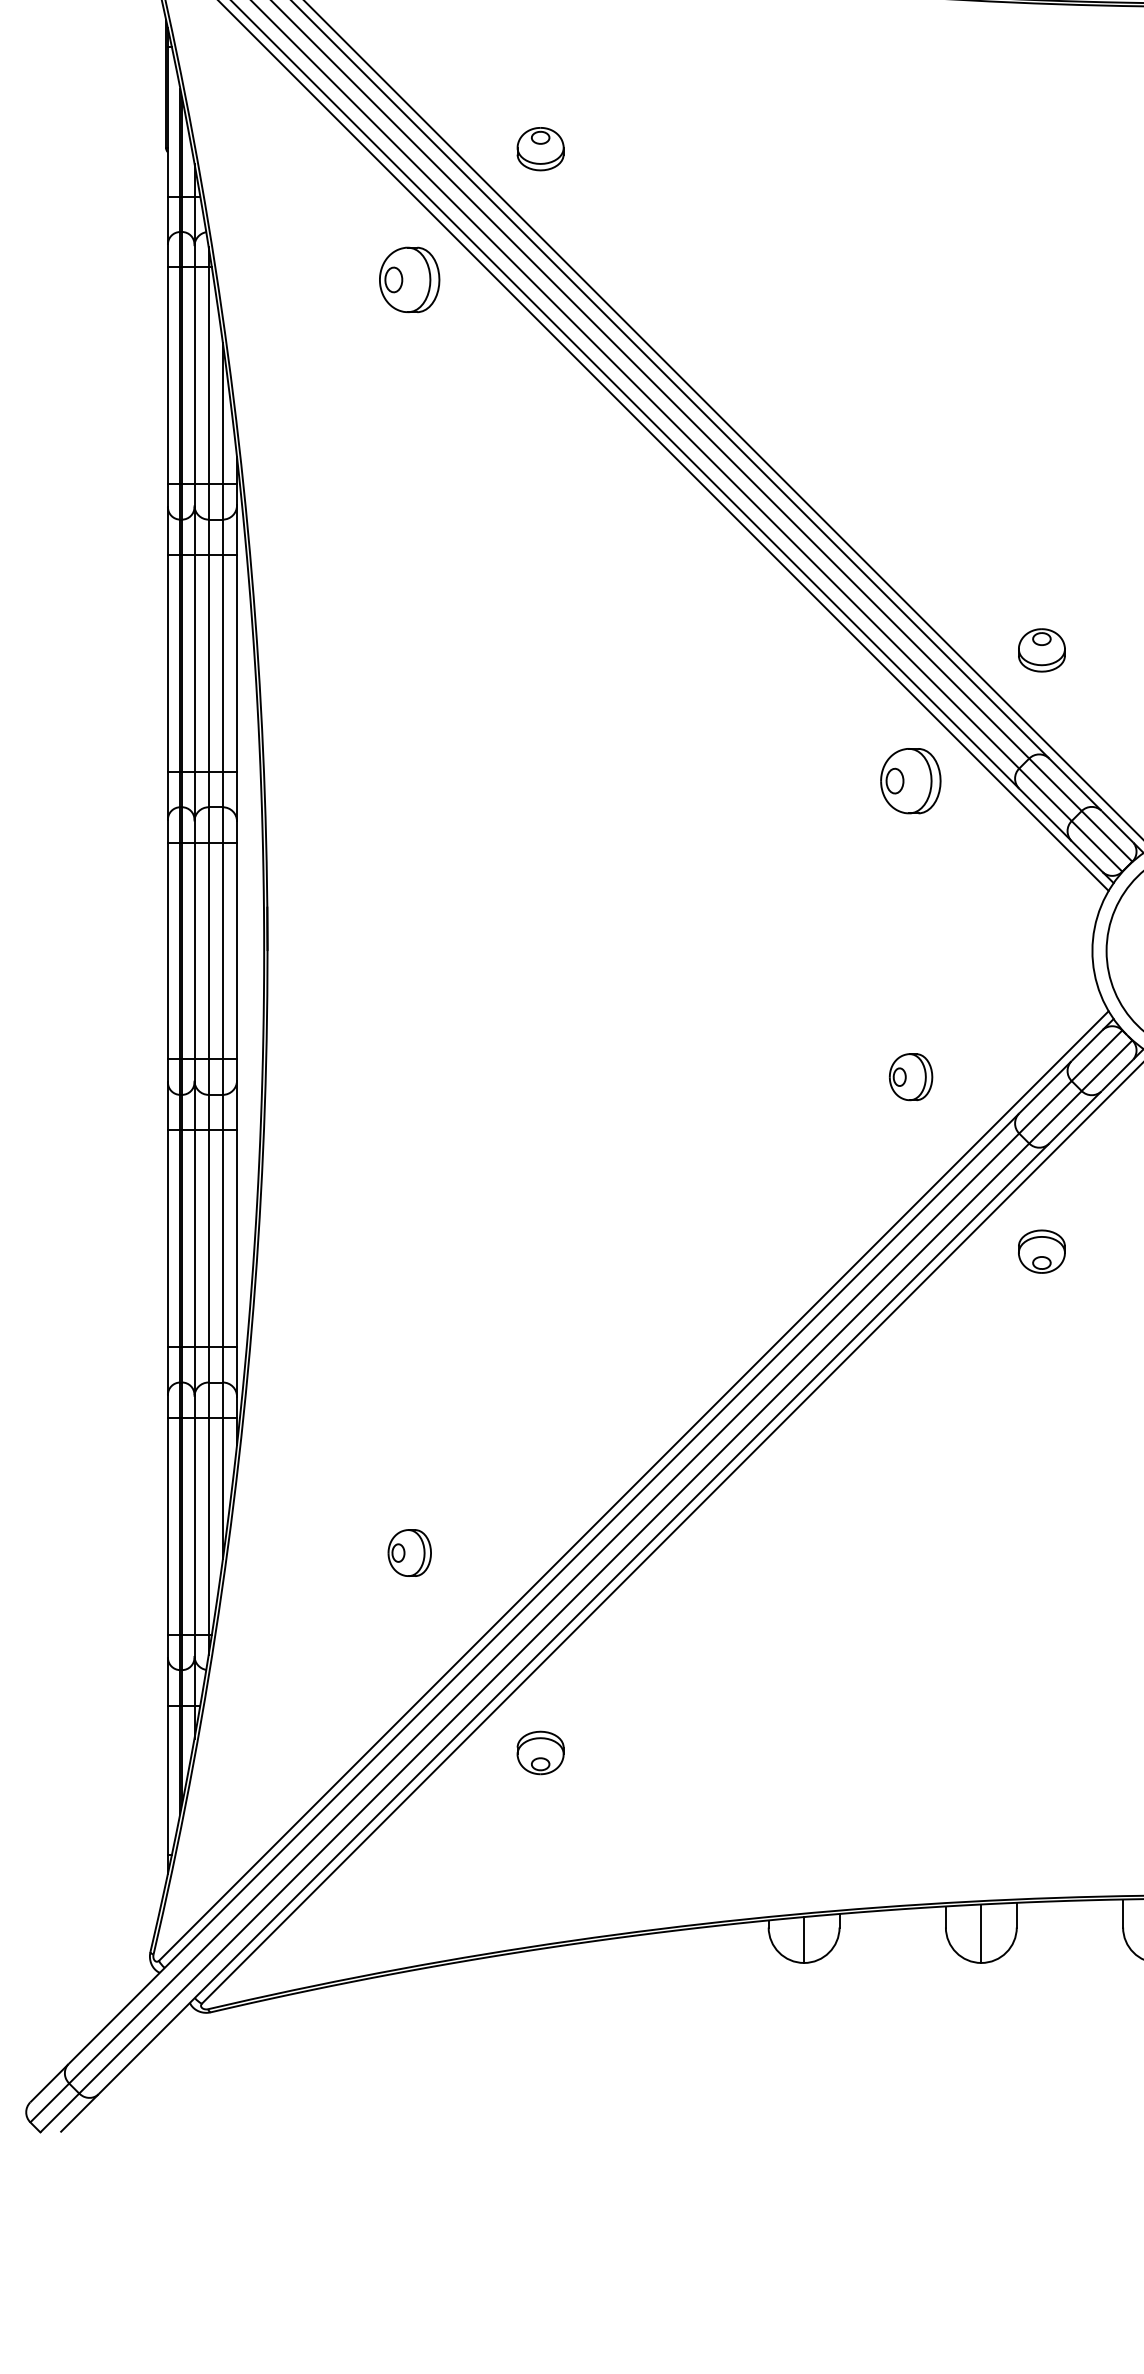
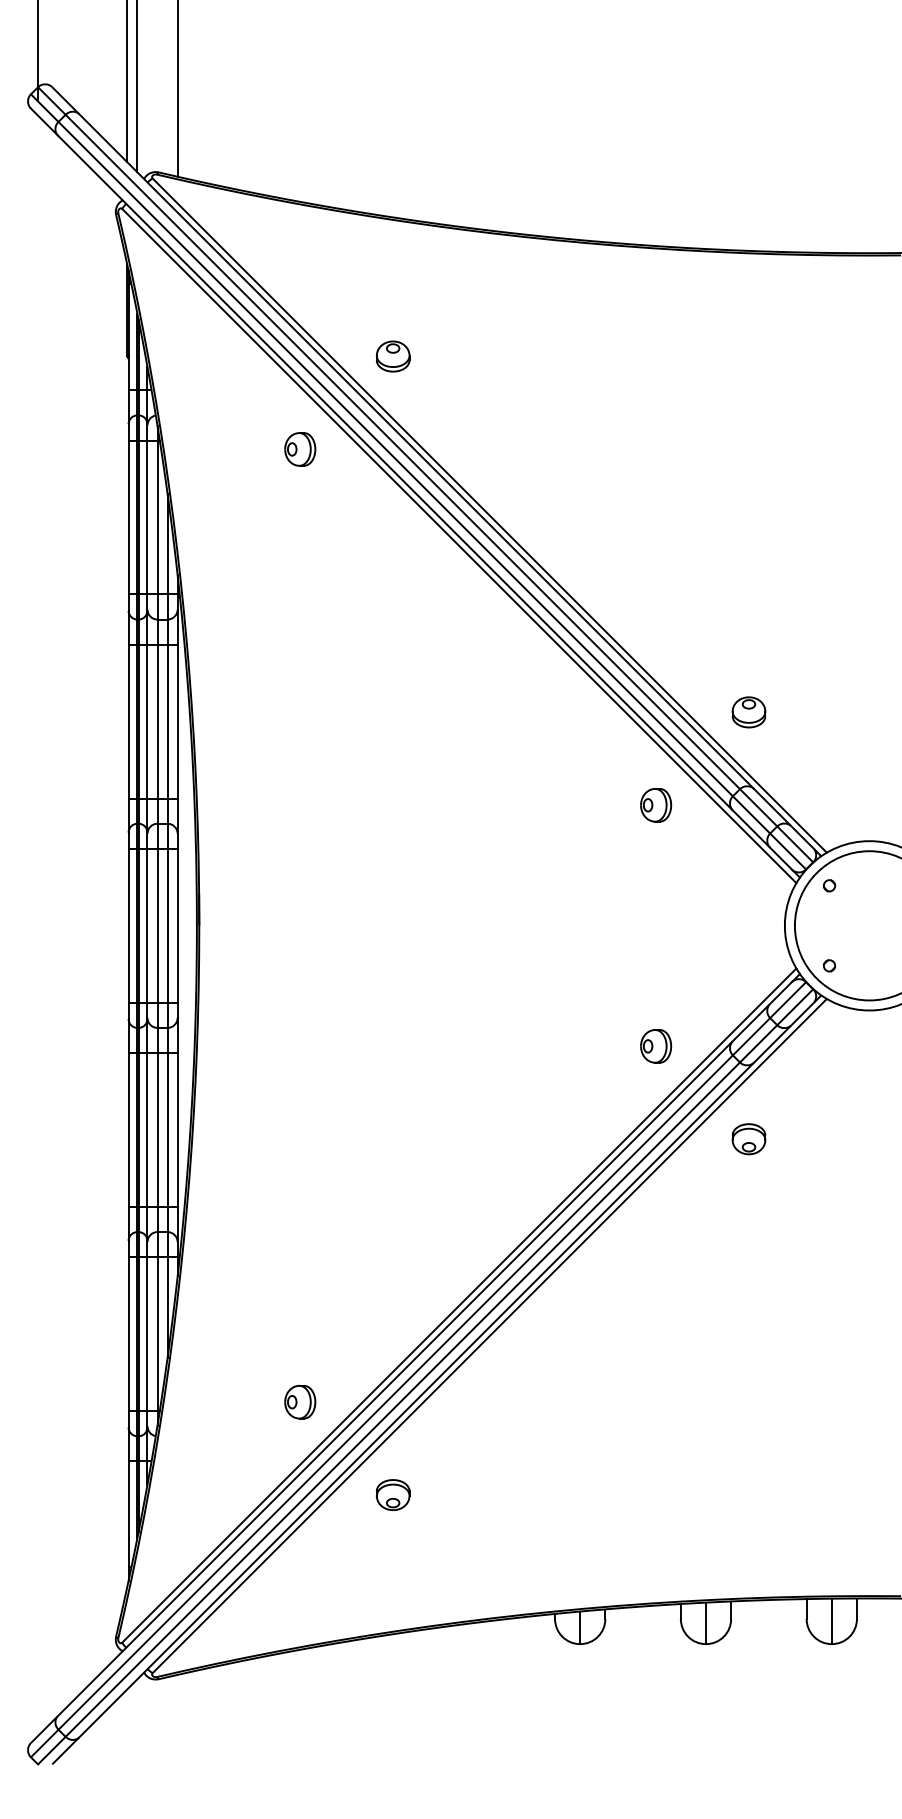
part: (410, 280) -> (300, 449), size x0.71
part: (911, 781) -> (656, 805), size x0.71
part: (911, 1077) -> (656, 1046), moved
part: (410, 1553) -> (300, 1402), moved

